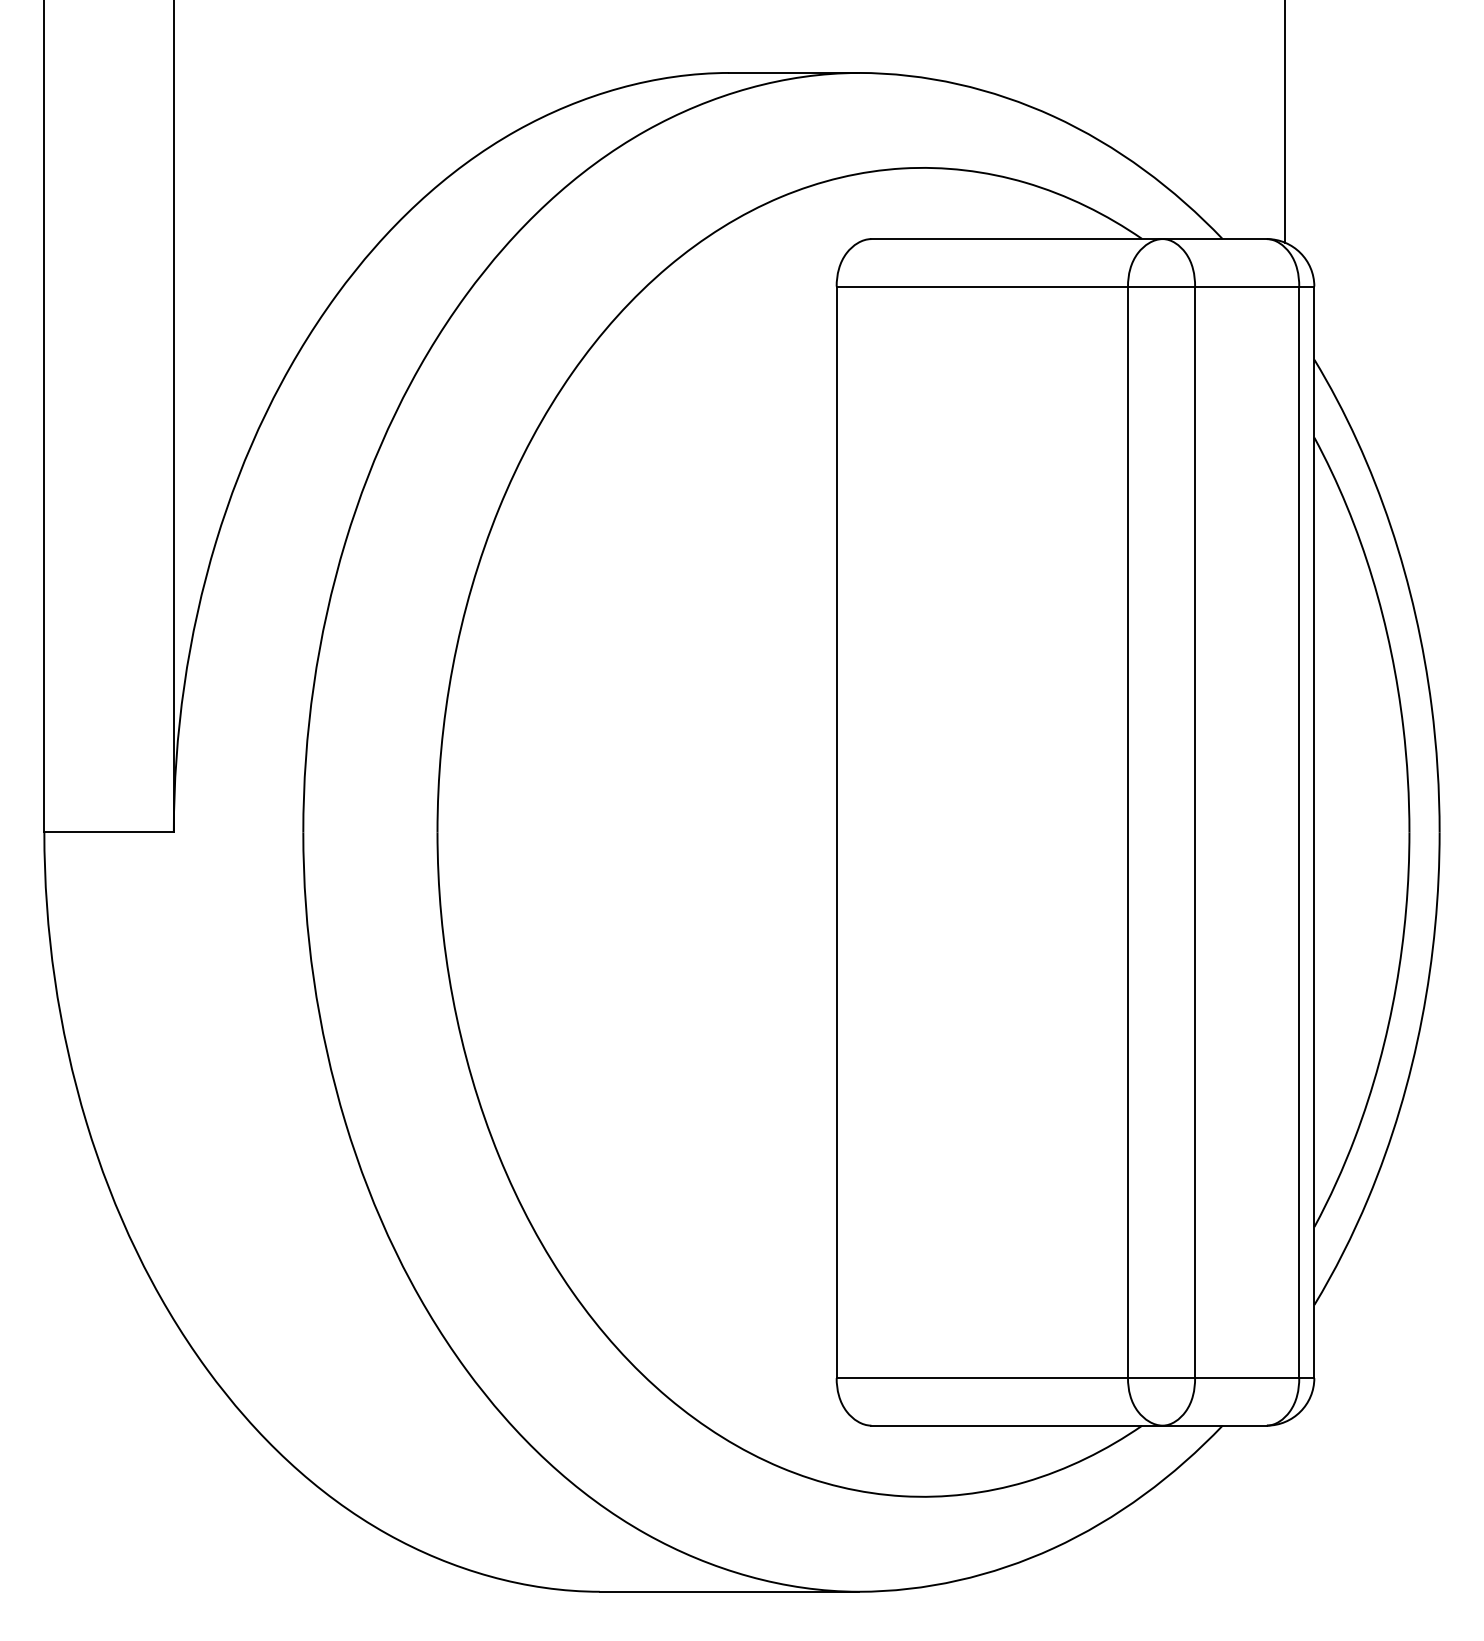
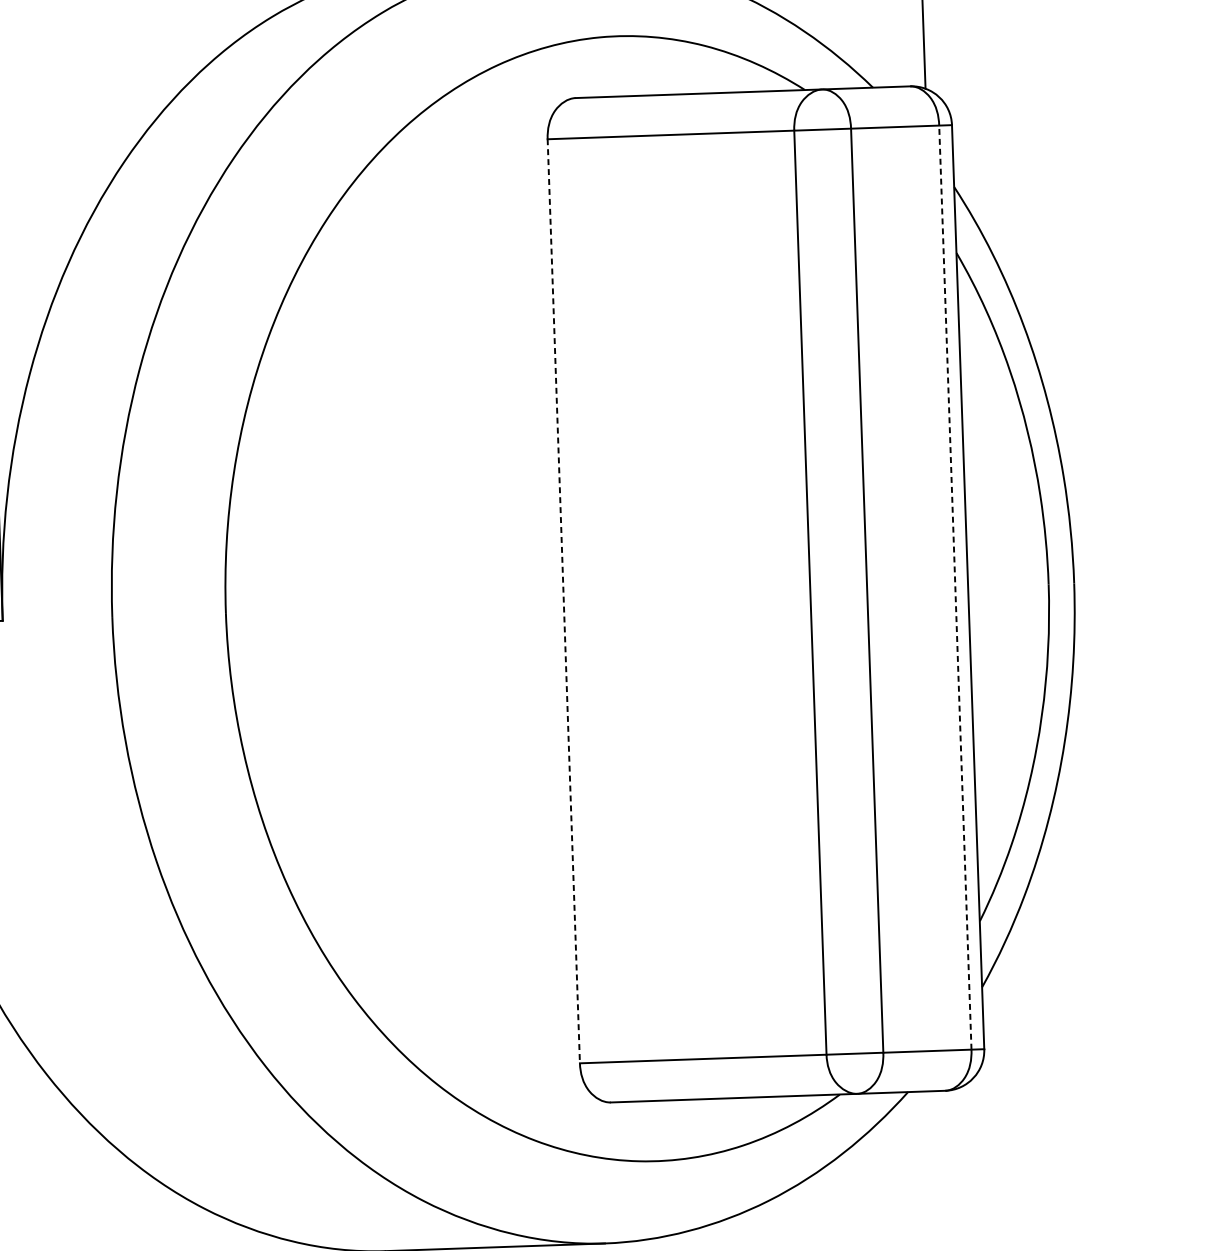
line: (836, 832) -> (563, 601), solid -> dashed
line: (1299, 832) -> (955, 587), solid -> dashed

